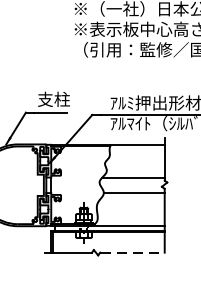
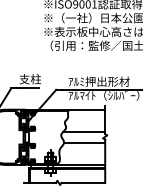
line: (132, 252) -> (83, 182), dashed -> solid

